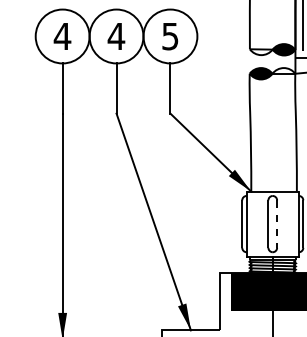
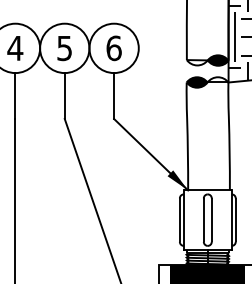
text: (116, 36) -> (64, 48), 4 -> 5
text: (170, 36) -> (114, 48), 5 -> 6
line: (277, 224) -> (212, 220), dashed -> solid

